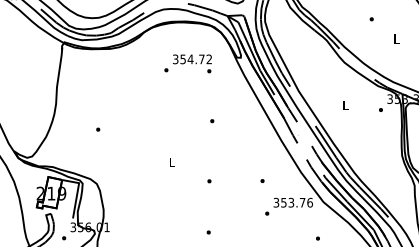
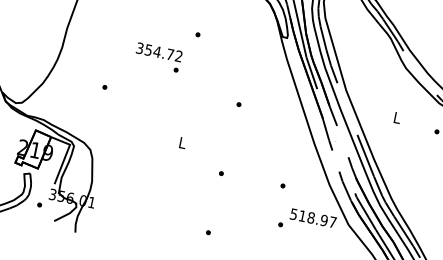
text: (192, 63) -> (158, 57), moved
text: (293, 202) -> (313, 218), 353.76 -> 518.97

